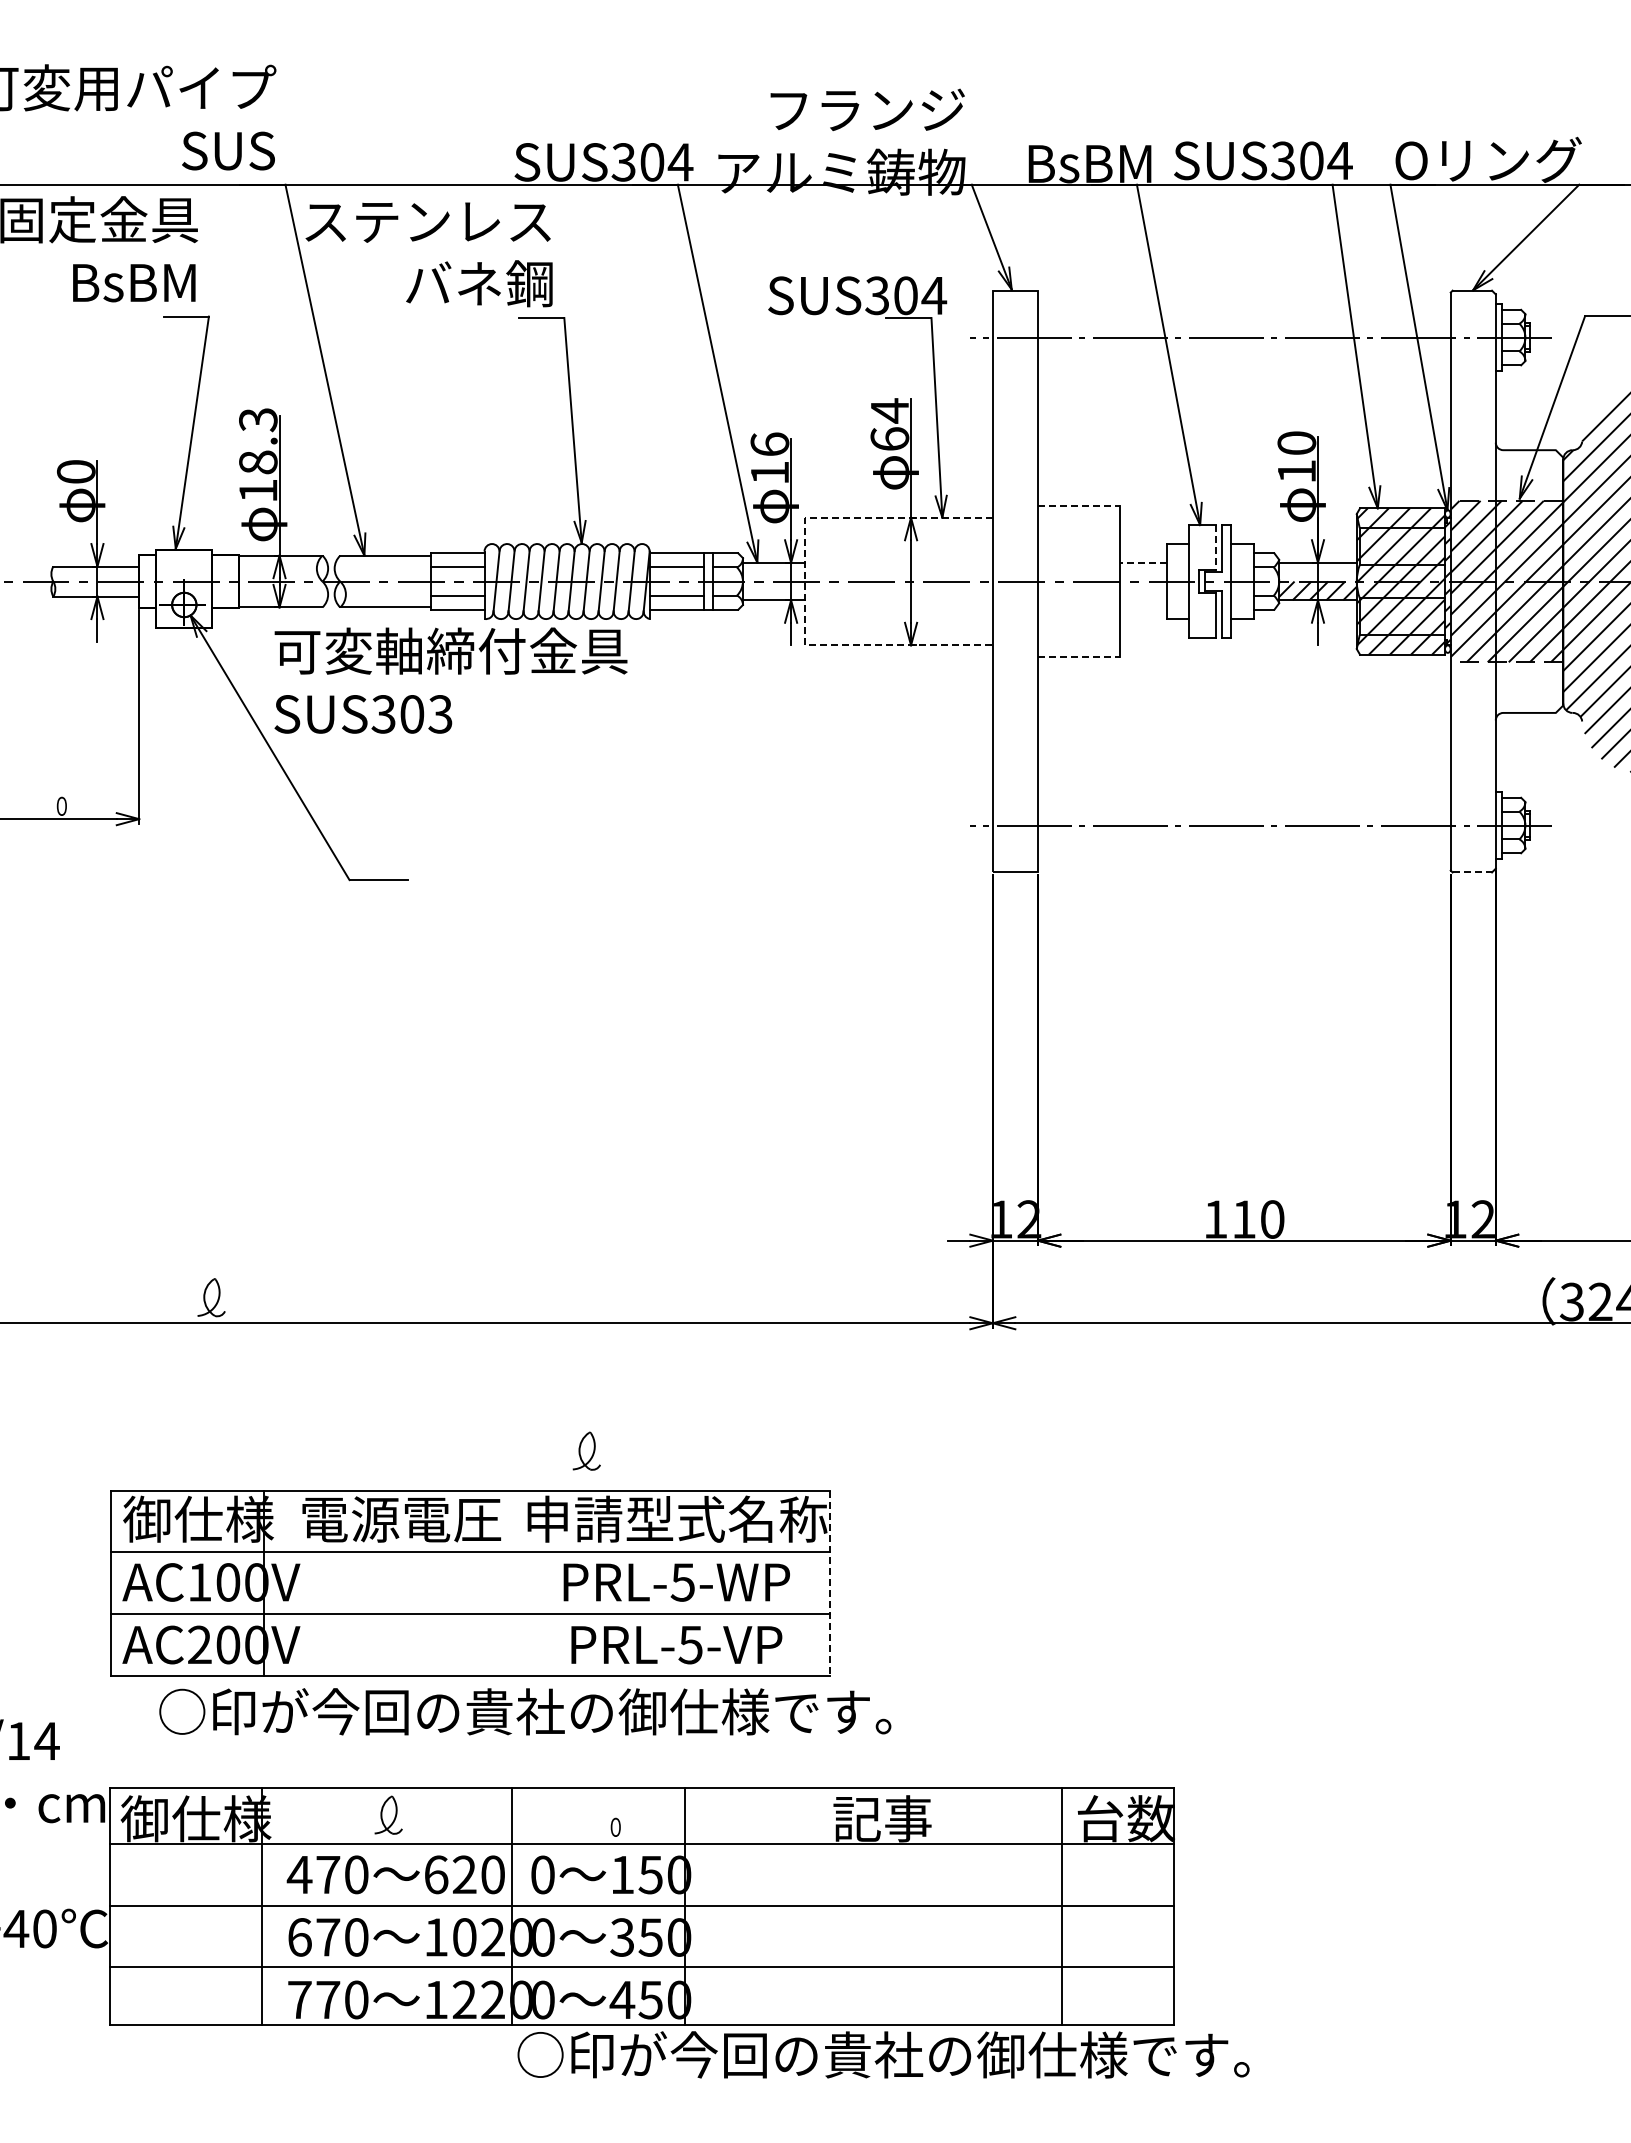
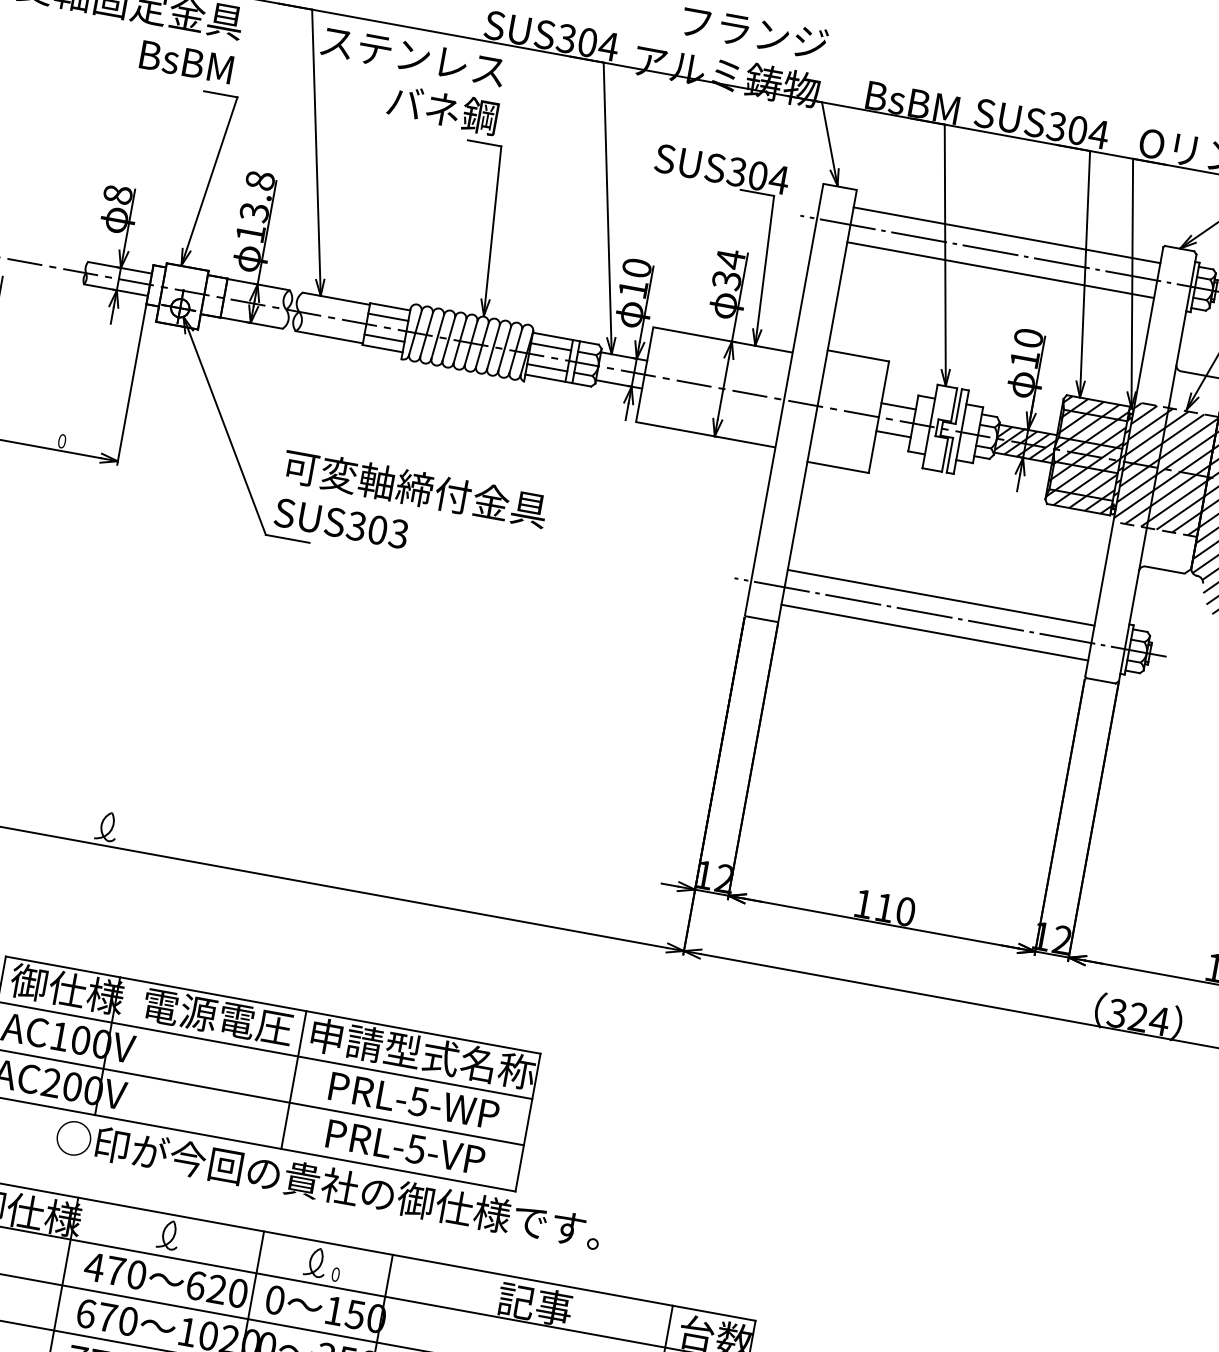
line: (1243, 314) -> (1006, 235), added
line: (1243, 361) -> (1000, 270), added
text: (889, 439) -> (726, 280), 64 -> 34
text: (258, 441) -> (257, 196), 18.3 -> 13.8
text: (769, 444) -> (636, 268), 16 -> 10
text: (76, 471) -> (118, 194), 0 -> 8
line: (1079, 506) -> (858, 355), dashed -> solid
line: (1215, 548) -> (954, 405), dashed -> solid
line: (1143, 562) -> (898, 406), dashed -> solid
hatch: (1317, 571) -> (1026, 436), added
line: (805, 581) -> (644, 374), dashed -> solid
line: (1143, 600) -> (893, 434), added
line: (1079, 656) -> (838, 467), dashed -> solid
text: (450, 680) -> (410, 510), moved
line: (1243, 802) -> (940, 597), added
line: (1243, 848) -> (934, 632), added
line: (1472, 872) -> (1101, 680), dashed -> solid
part: (586, 1450) -> (315, 1261), moved
line: (515, 1583) -> (294, 1079), added
line: (830, 1583) -> (528, 1122), dashed -> solid
text: (525, 1711) -> (328, 1184), moved

